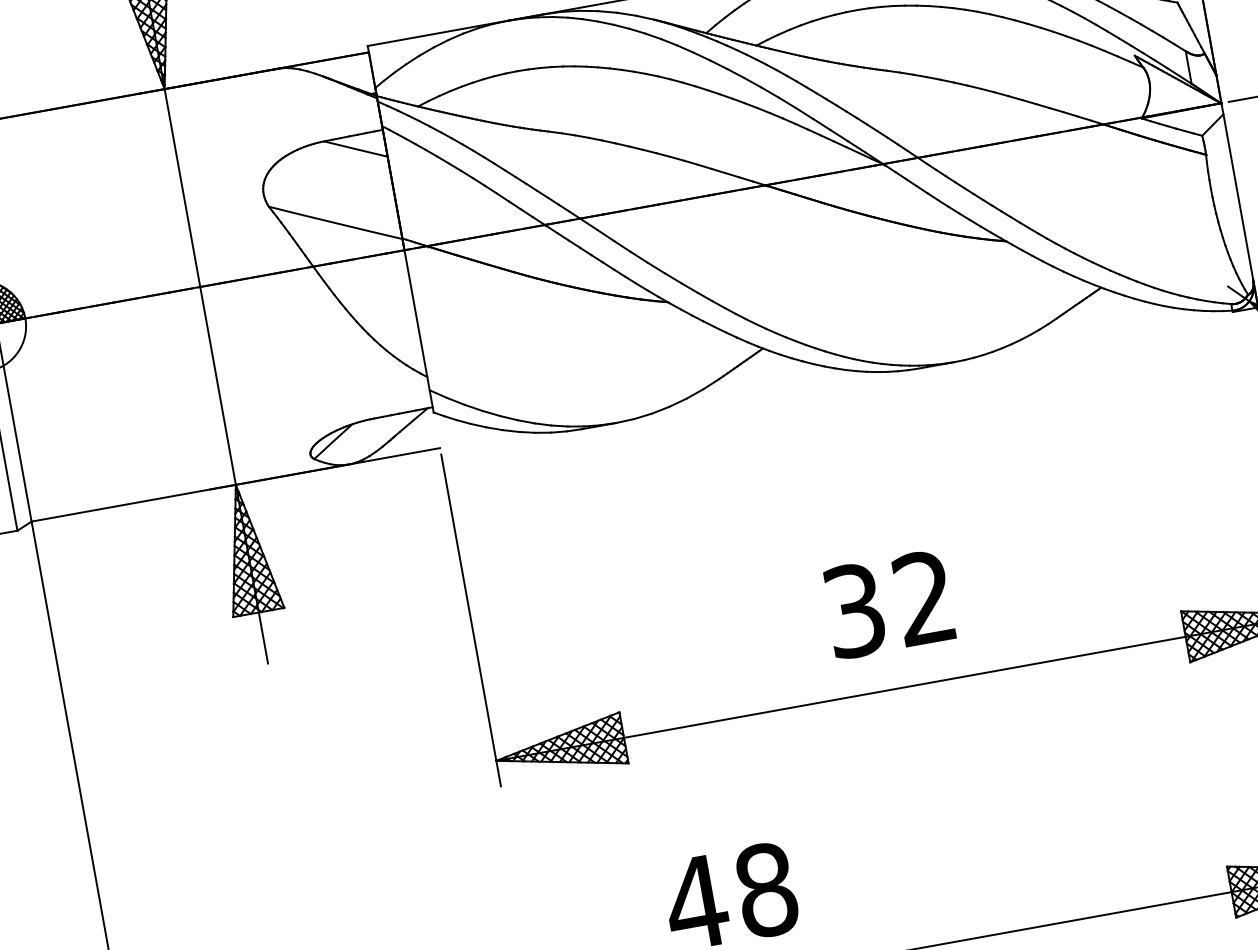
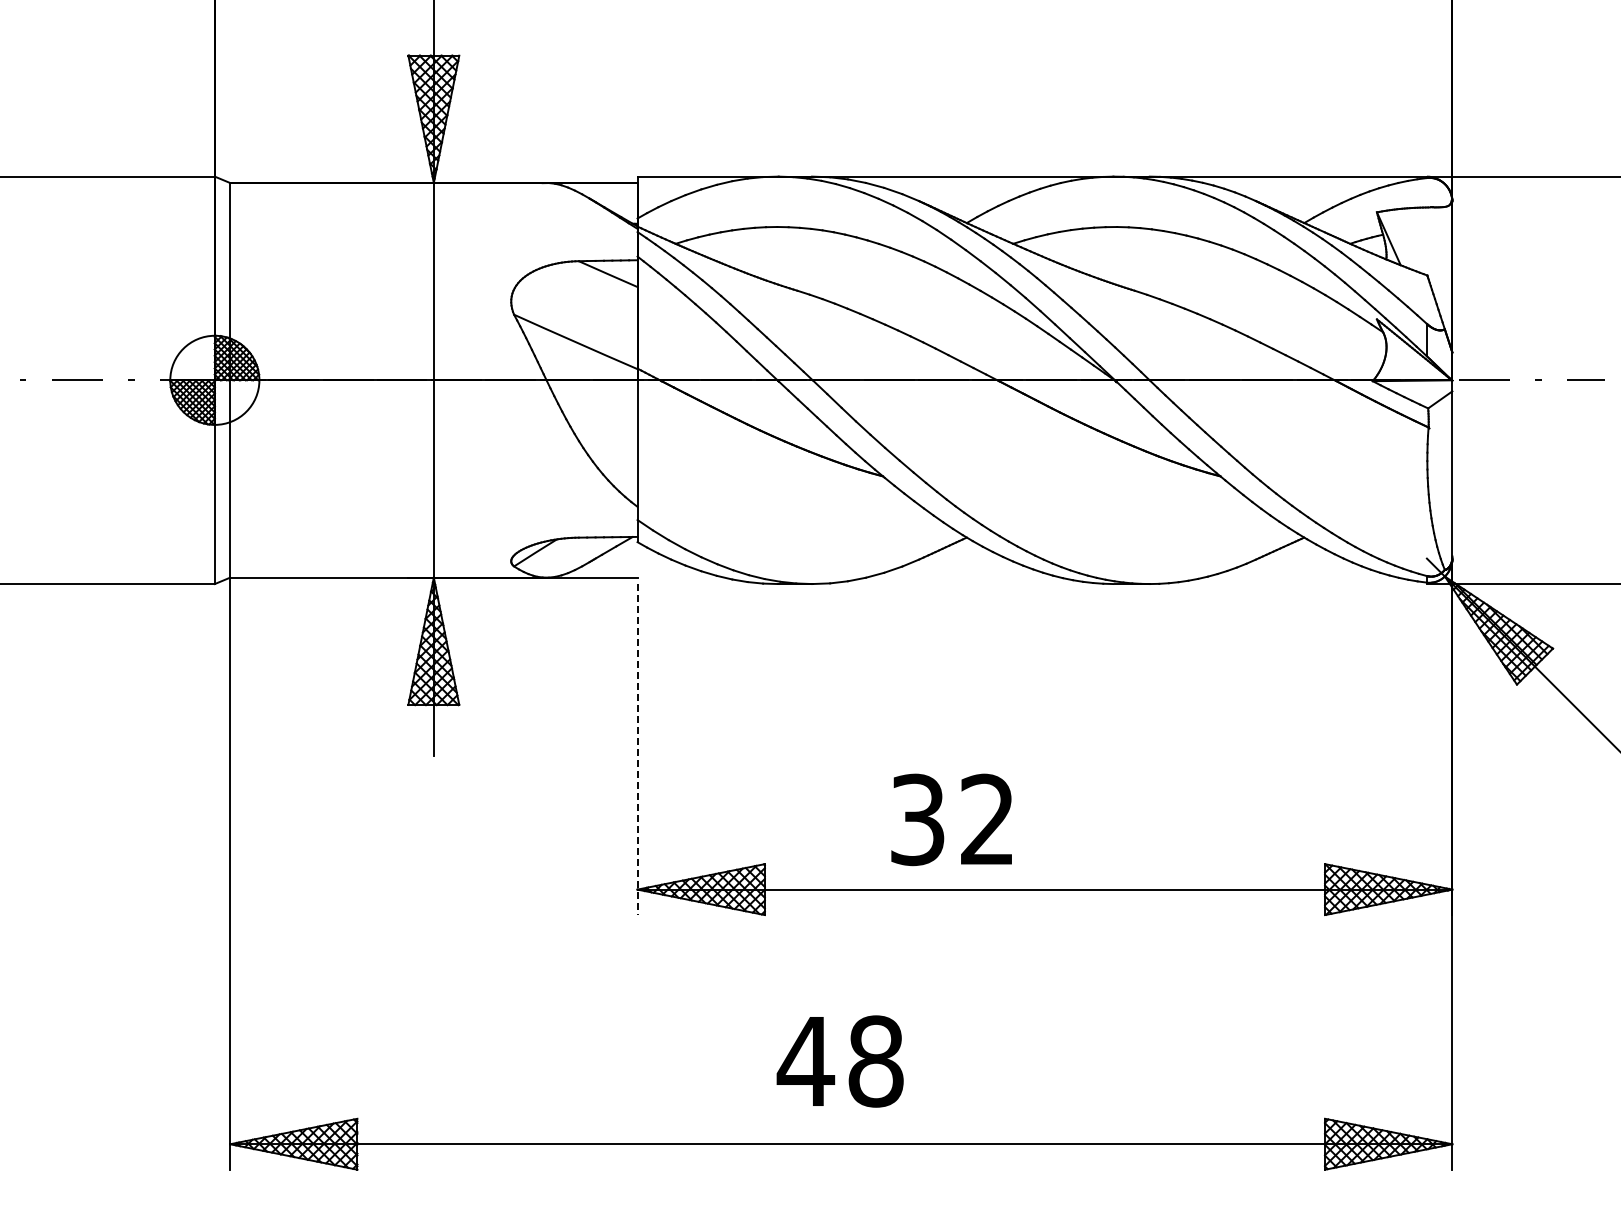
text: (888, 604) -> (951, 819), moved
line: (471, 620) -> (637, 749), solid -> dashed

